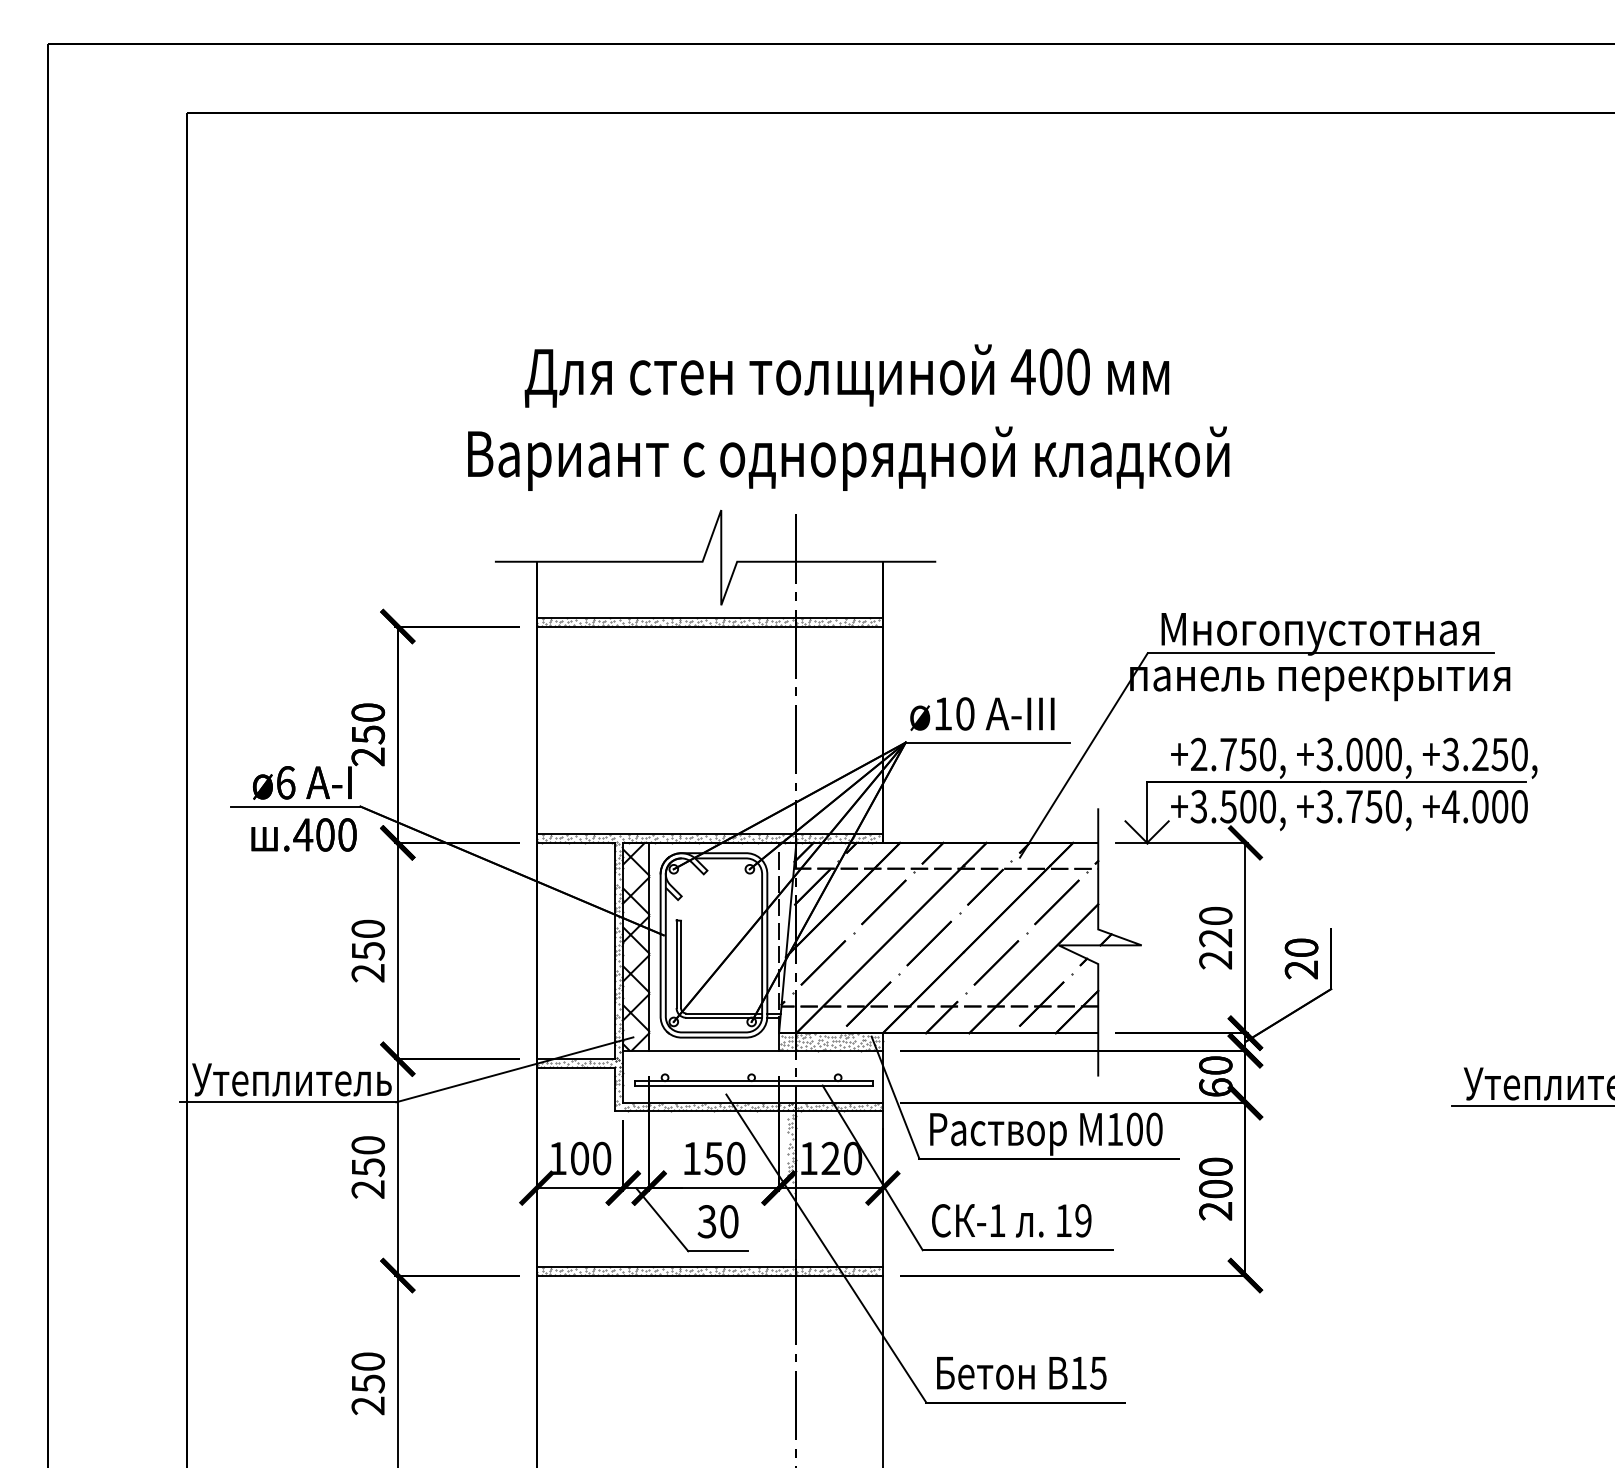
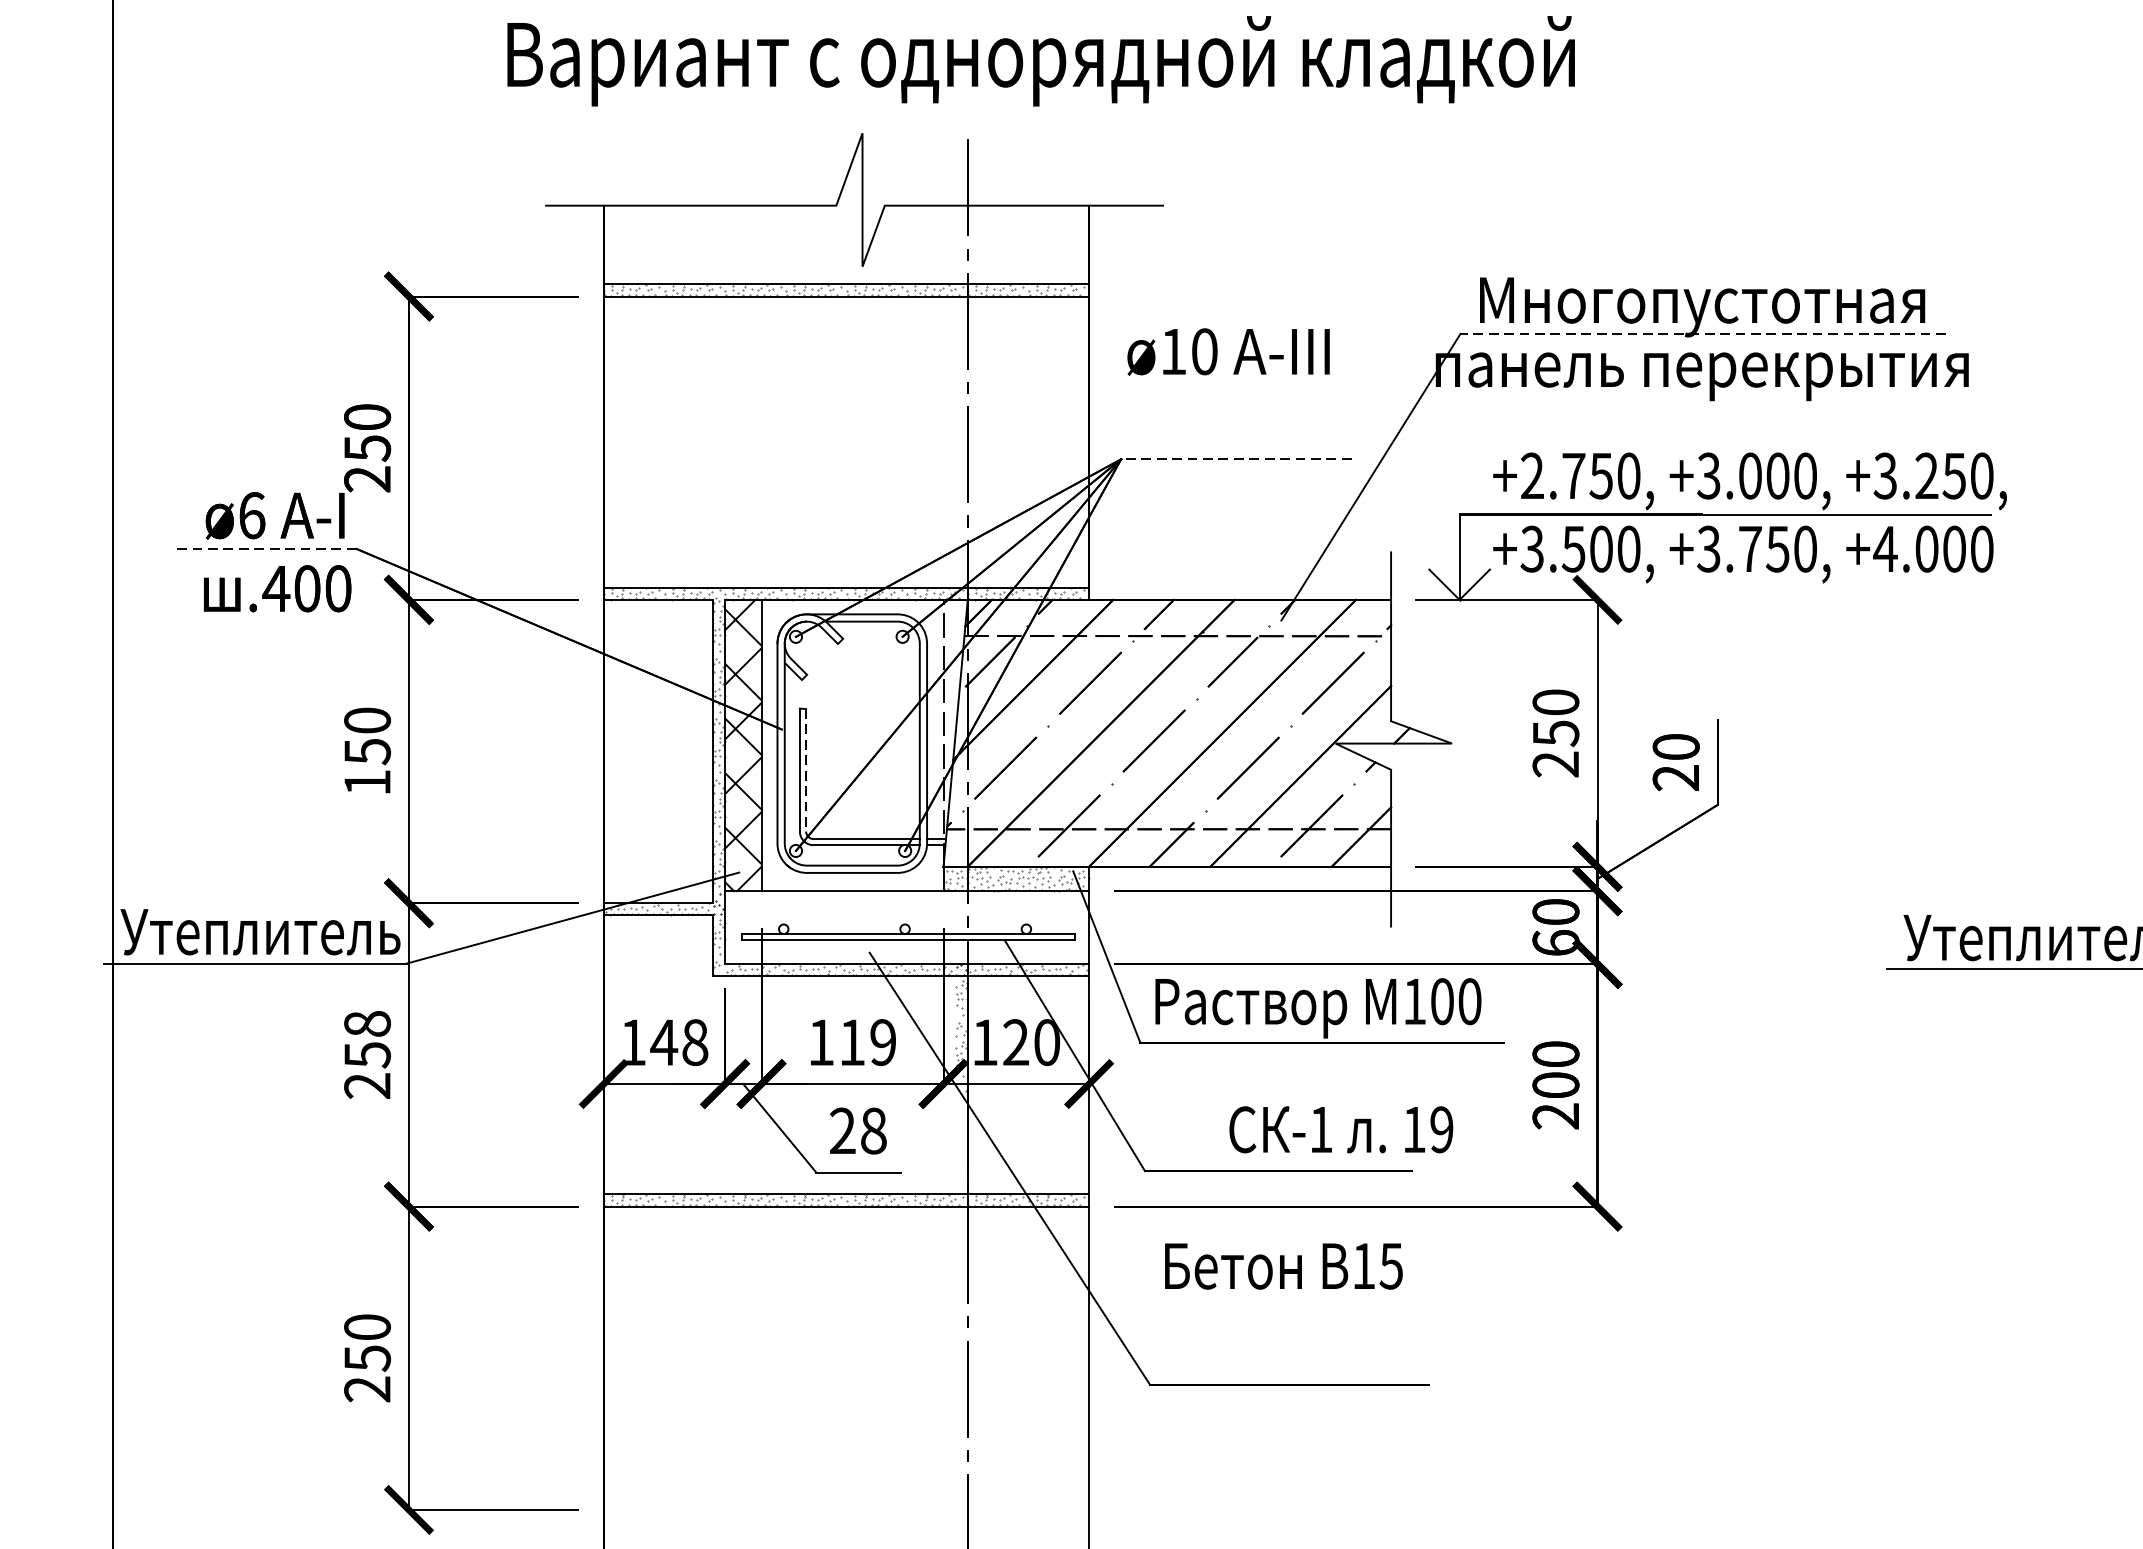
line: (1320, 653) -> (1702, 334), solid -> dashed
text: (982, 713) -> (1228, 351), moved
line: (987, 742) -> (1235, 459), solid -> dashed
line: (295, 806) -> (265, 548), solid -> dashed
text: (1215, 938) -> (1555, 733), 220 -> 250
line: (681, 964) -> (806, 770), solid -> dashed
text: (367, 973) -> (366, 783), 250 -> 150
text: (367, 1145) -> (366, 1024), 250 -> 258
text: (590, 1158) -> (679, 1042), 100 -> 148
text: (724, 1158) -> (867, 1042), 150 -> 119
text: (1011, 1220) -> (1340, 1129), moved
text: (717, 1221) -> (857, 1130), 30 -> 28
text: (1021, 1373) -> (1283, 1266), moved

